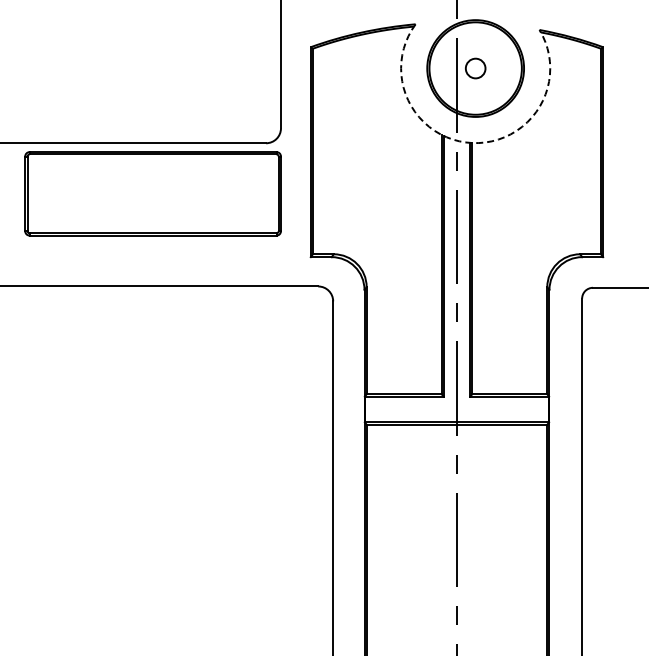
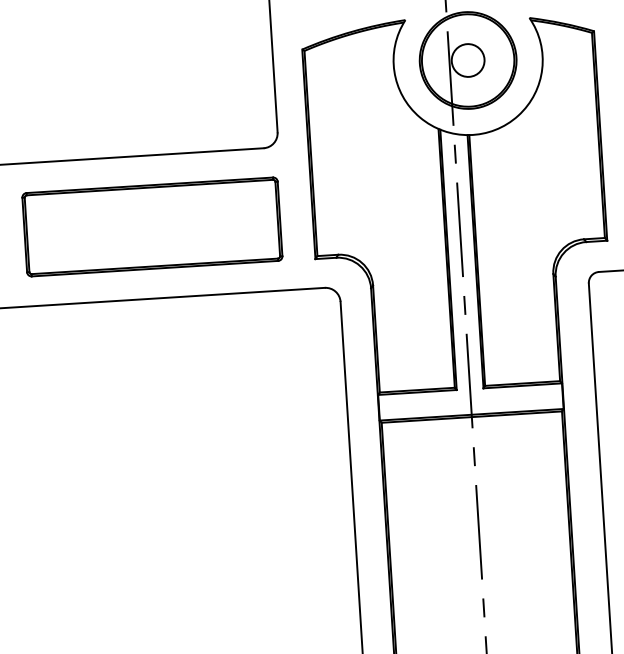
circle: (475, 68) -> (467, 60), size x1.67
arc: (472, 143) -> (469, 135), dashed -> solid
part: (152, 193) -> (151, 226), moved

